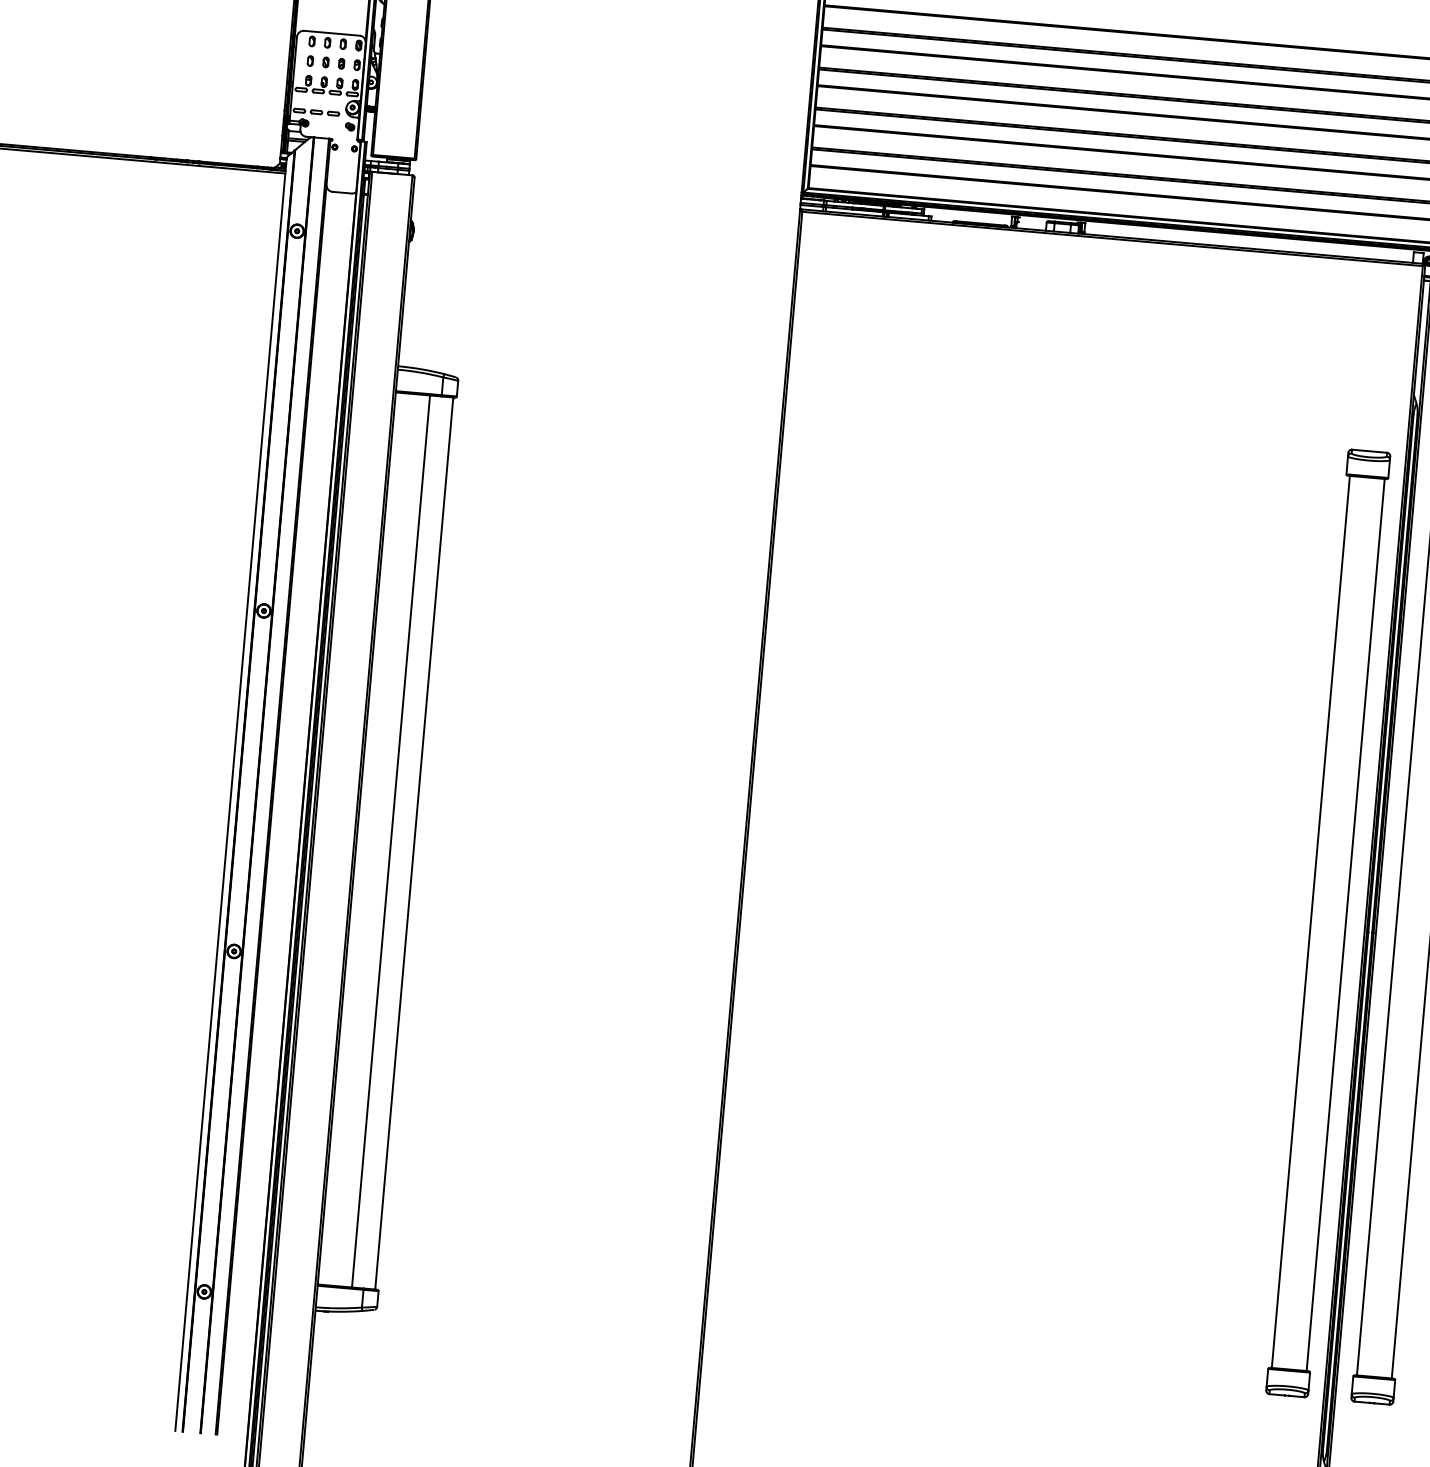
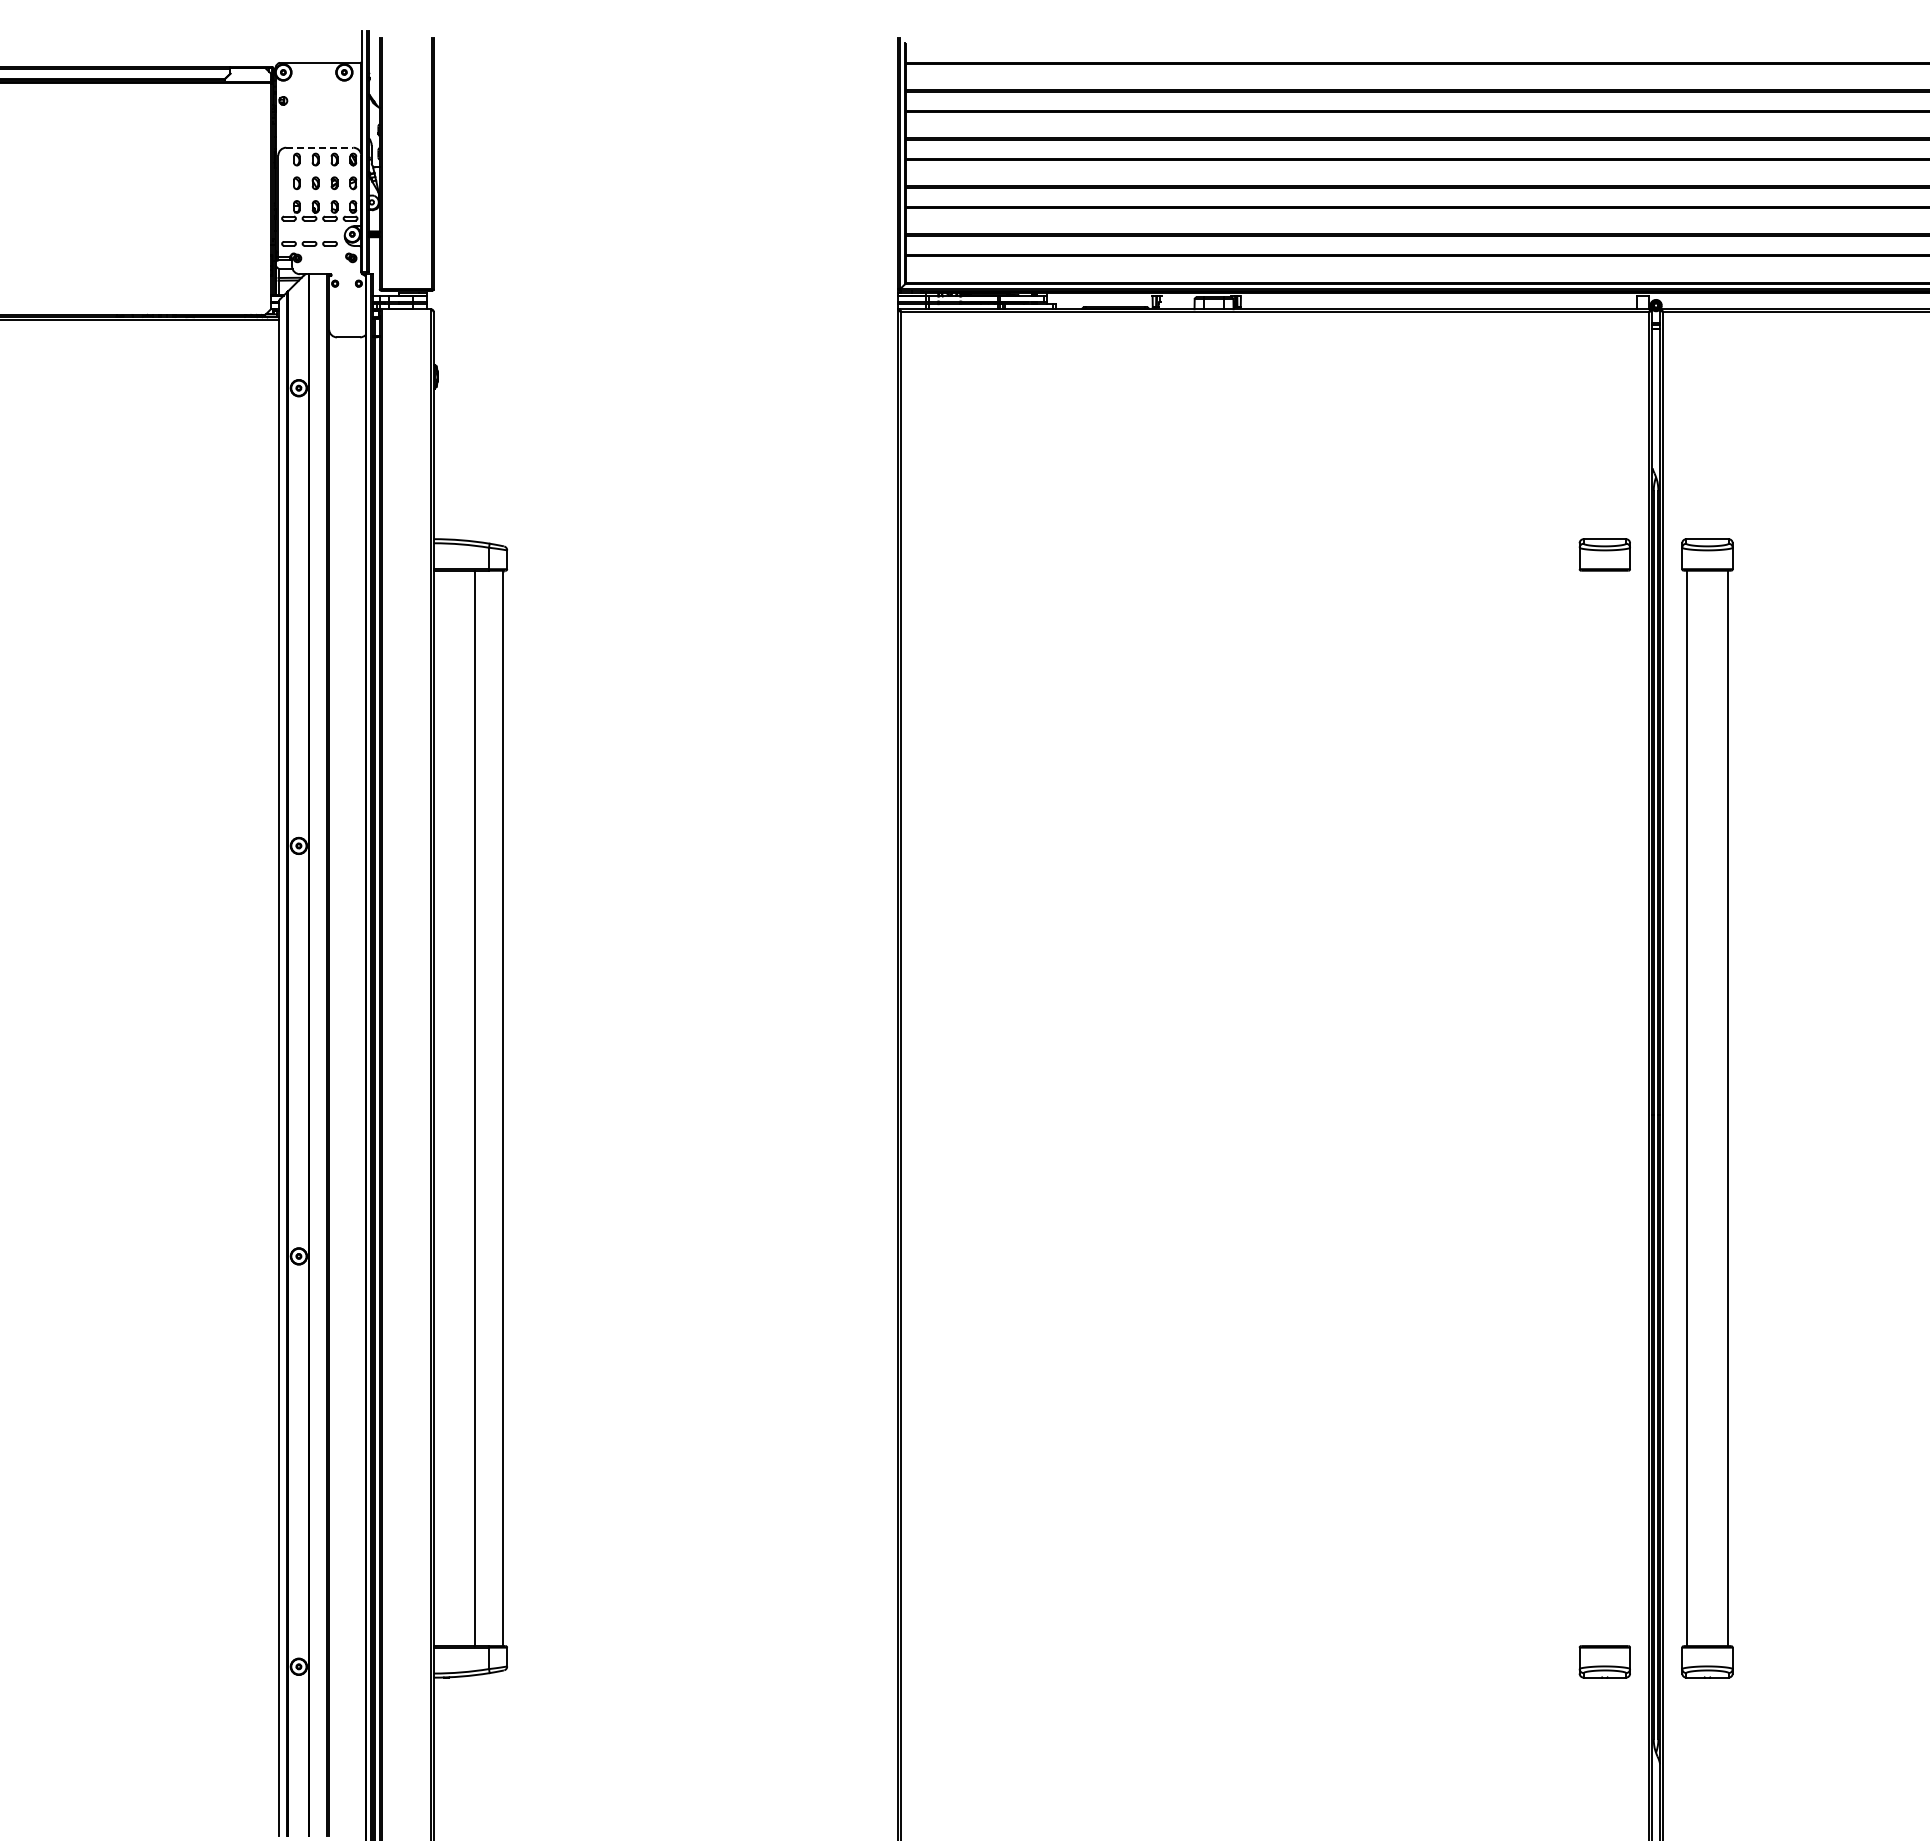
line: (331, 33) -> (319, 147), solid -> dashed
line: (1310, 921) -> (1583, 1108), removed
line: (1345, 925) -> (1625, 1108), removed

